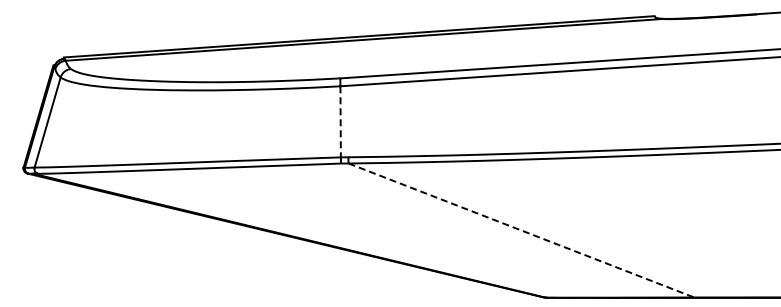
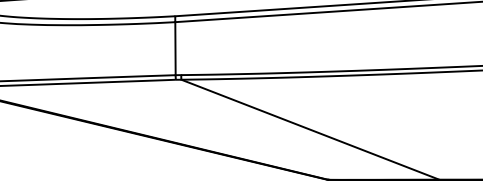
line: (340, 121) -> (175, 48), dashed -> solid
line: (521, 230) -> (310, 129), dashed -> solid

